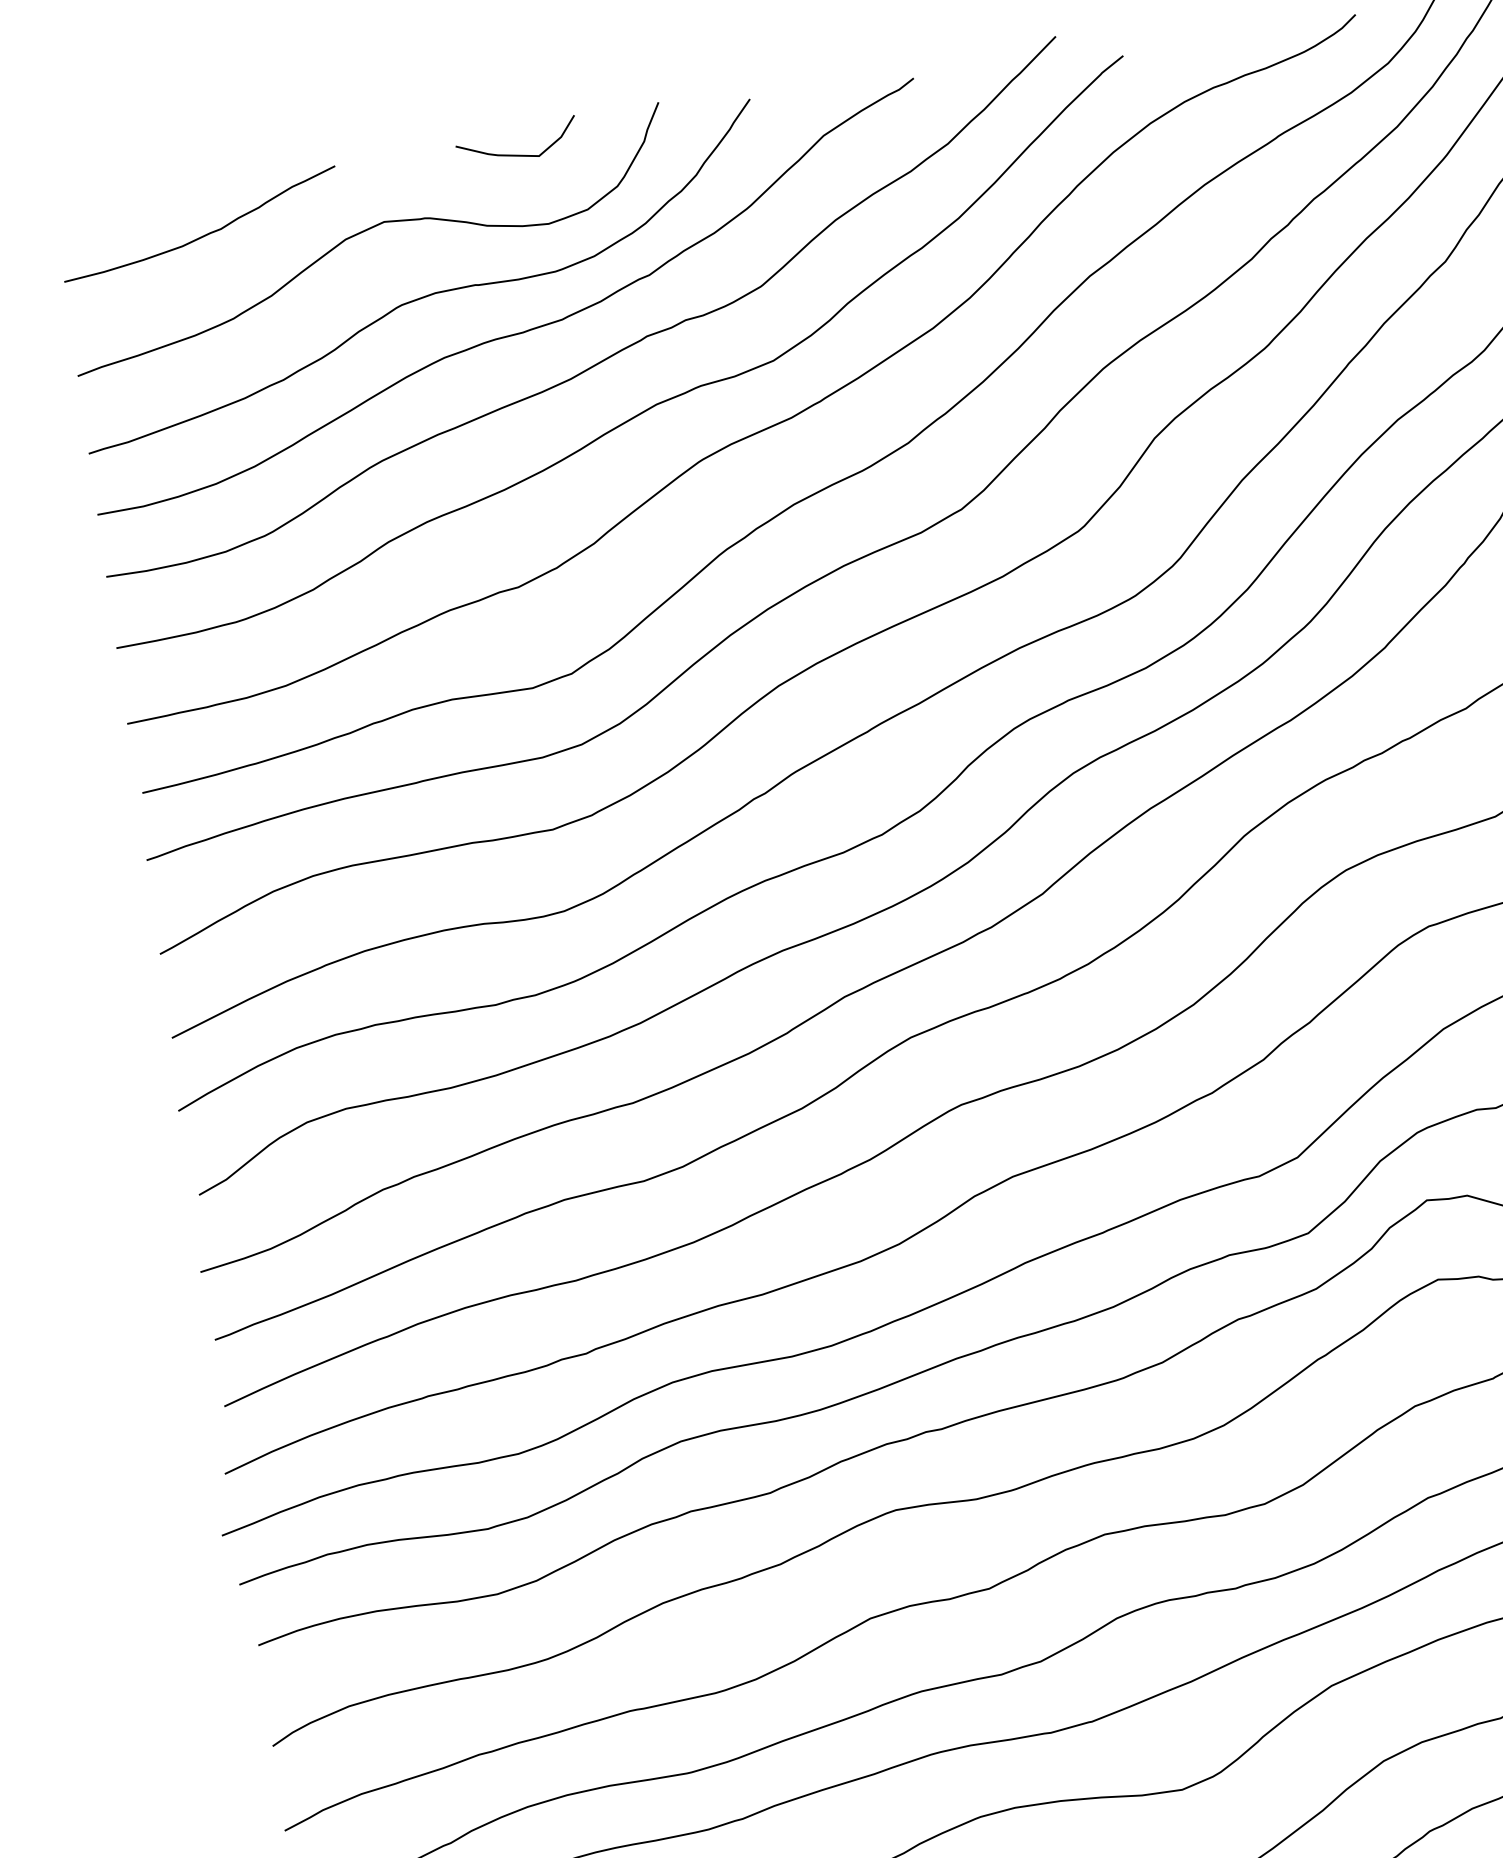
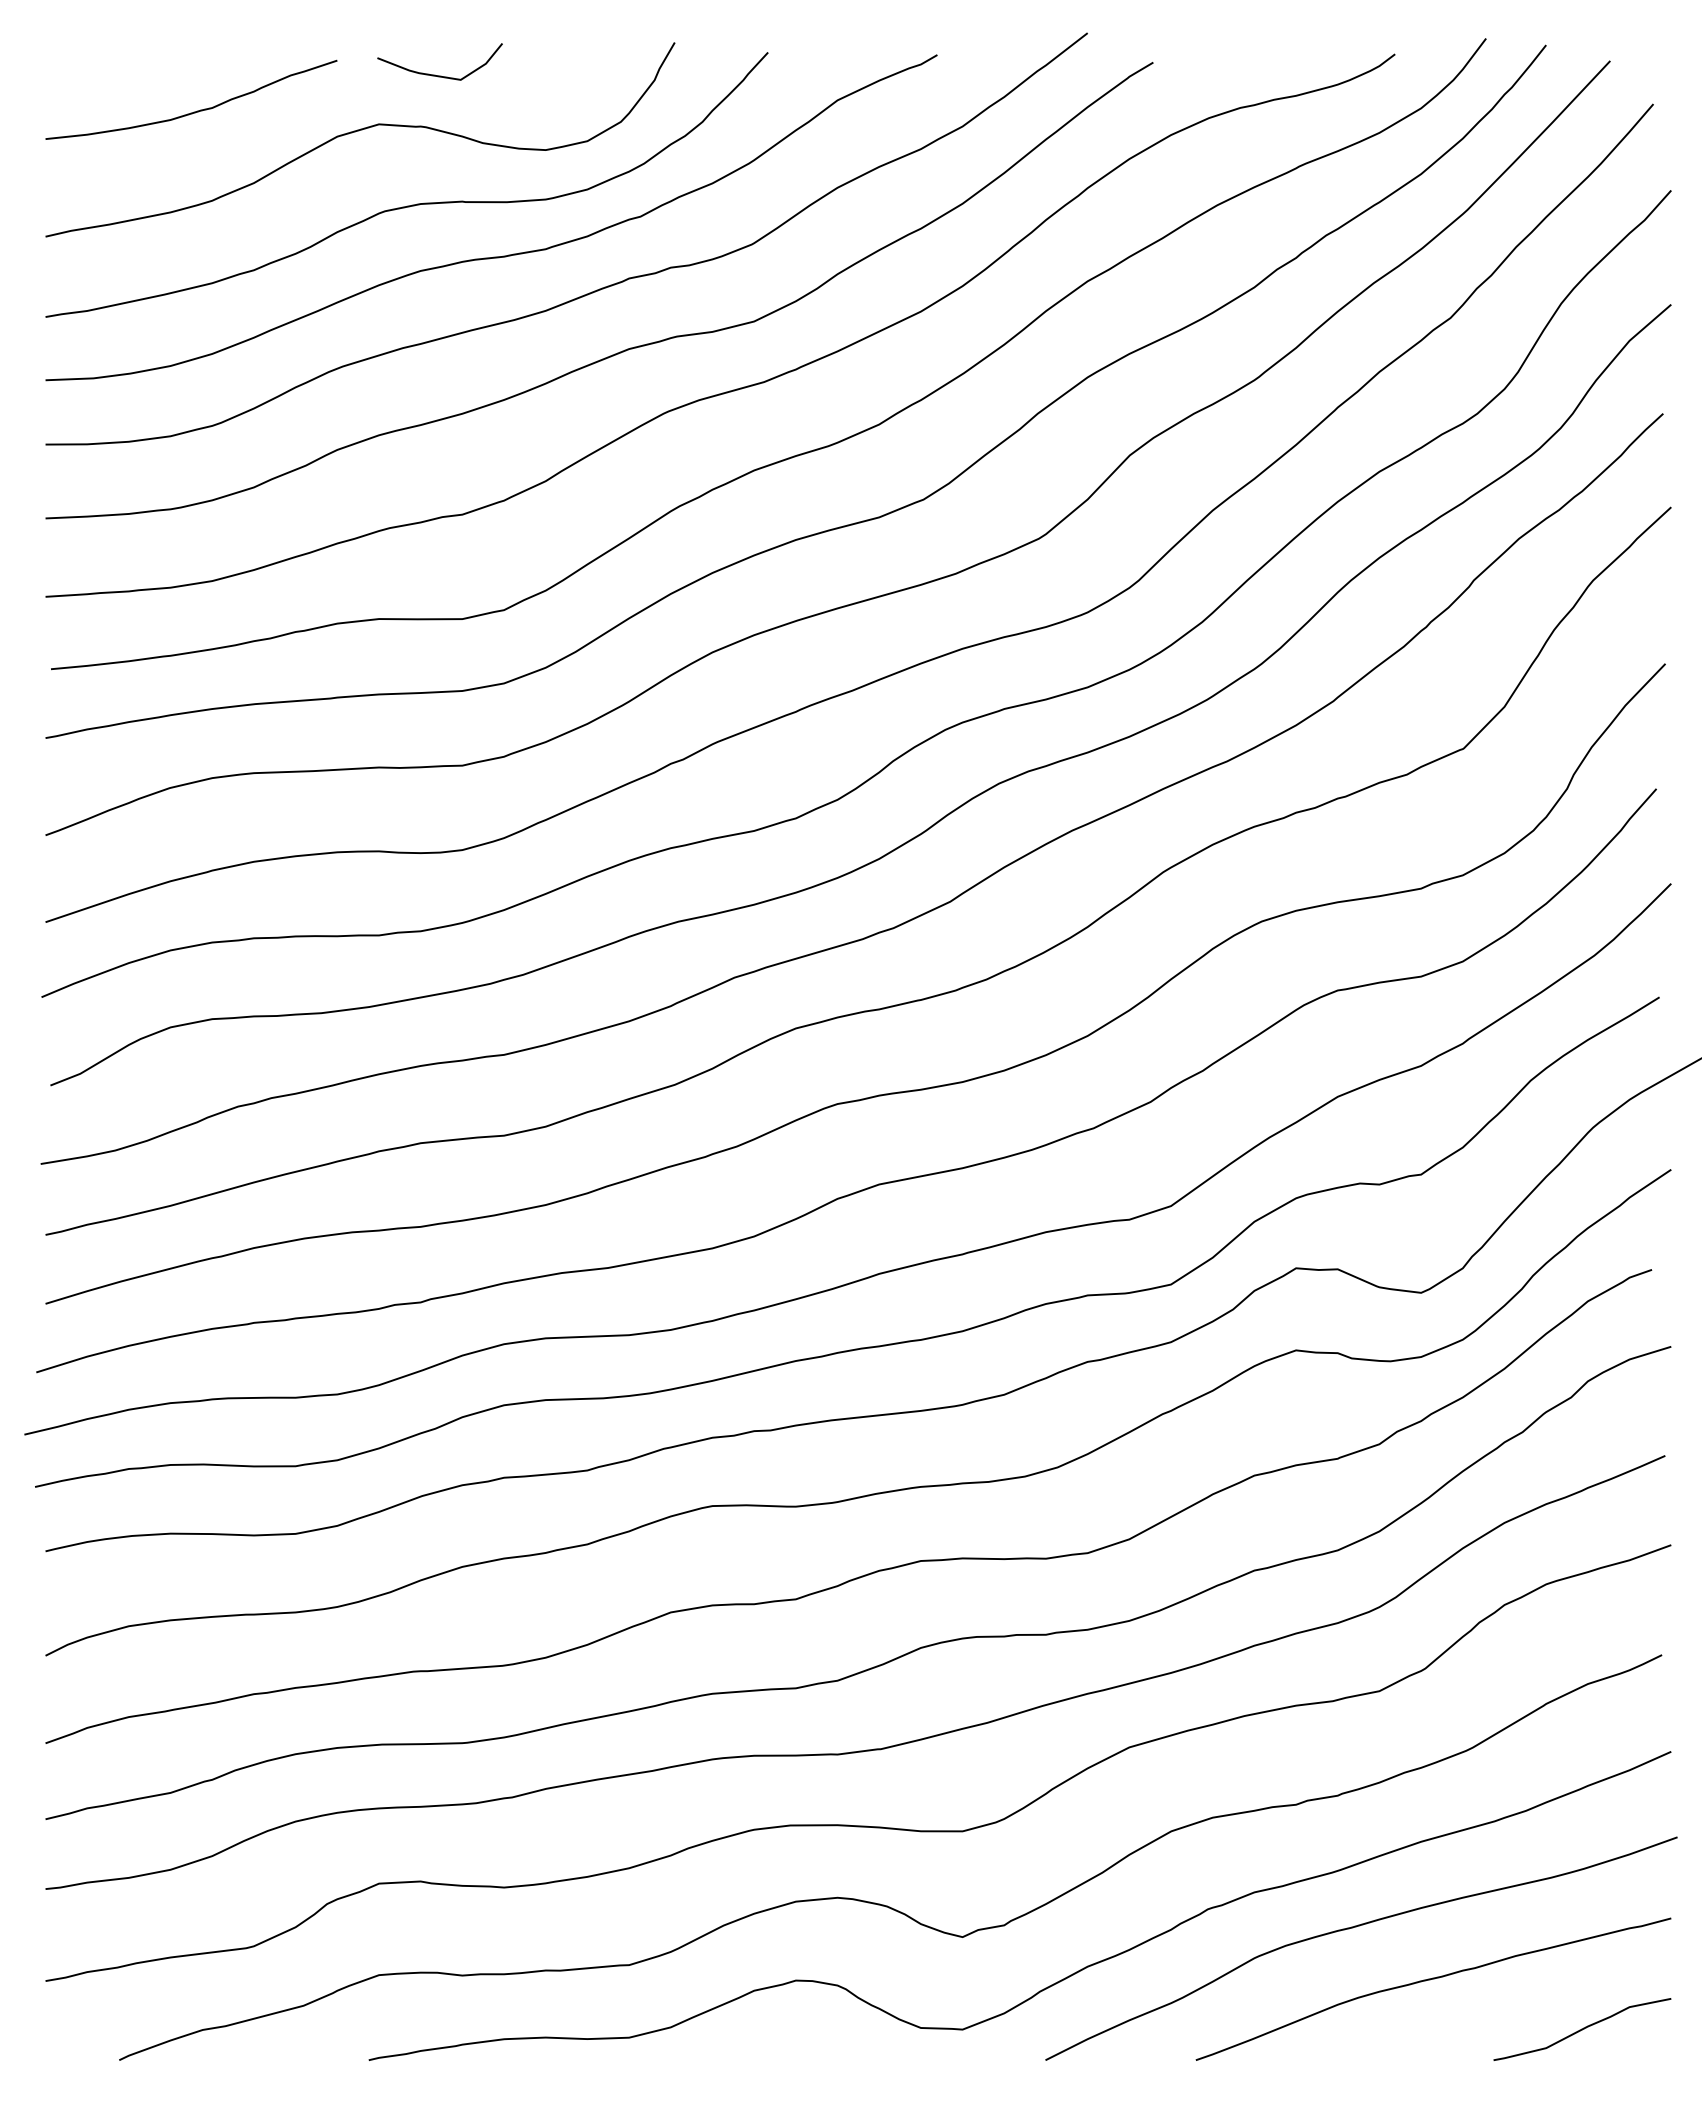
curve: (513, 154) -> (435, 74), moved

